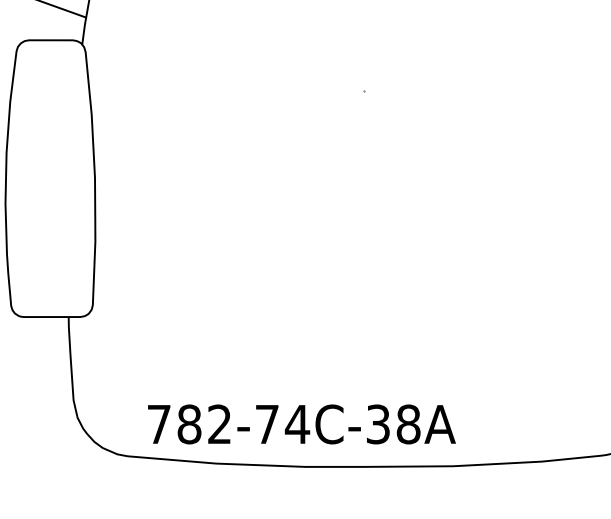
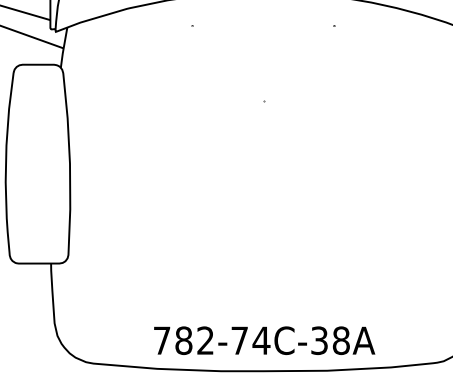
text: (301, 424) -> (264, 340), moved

